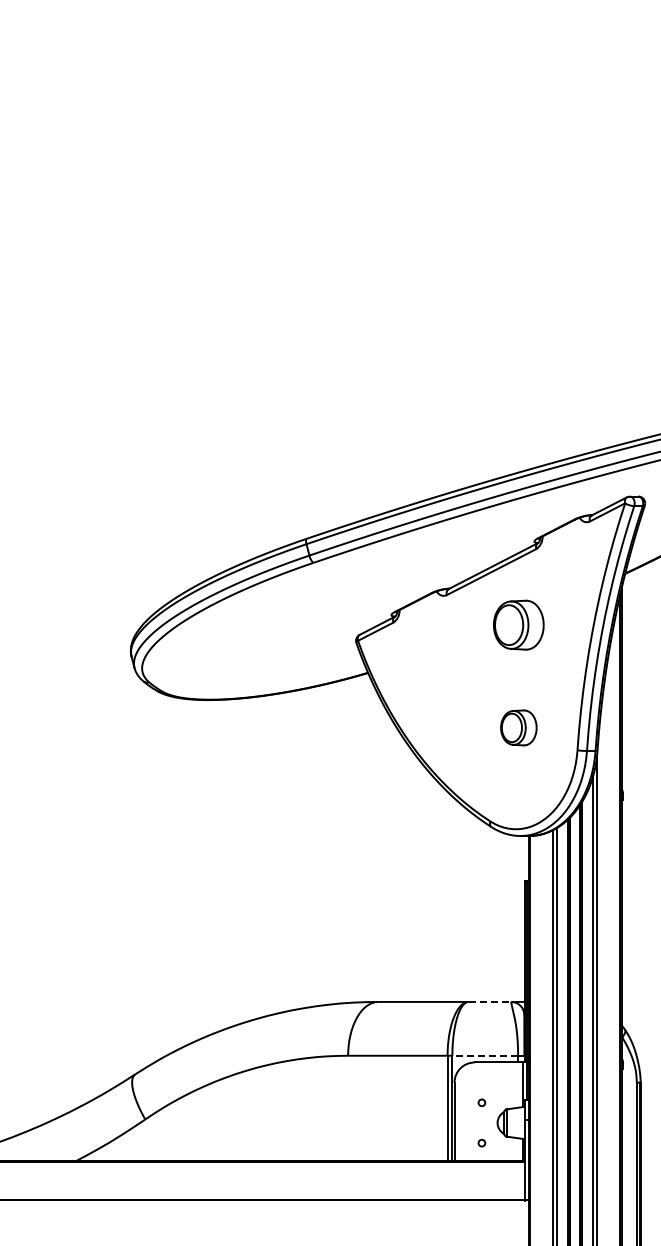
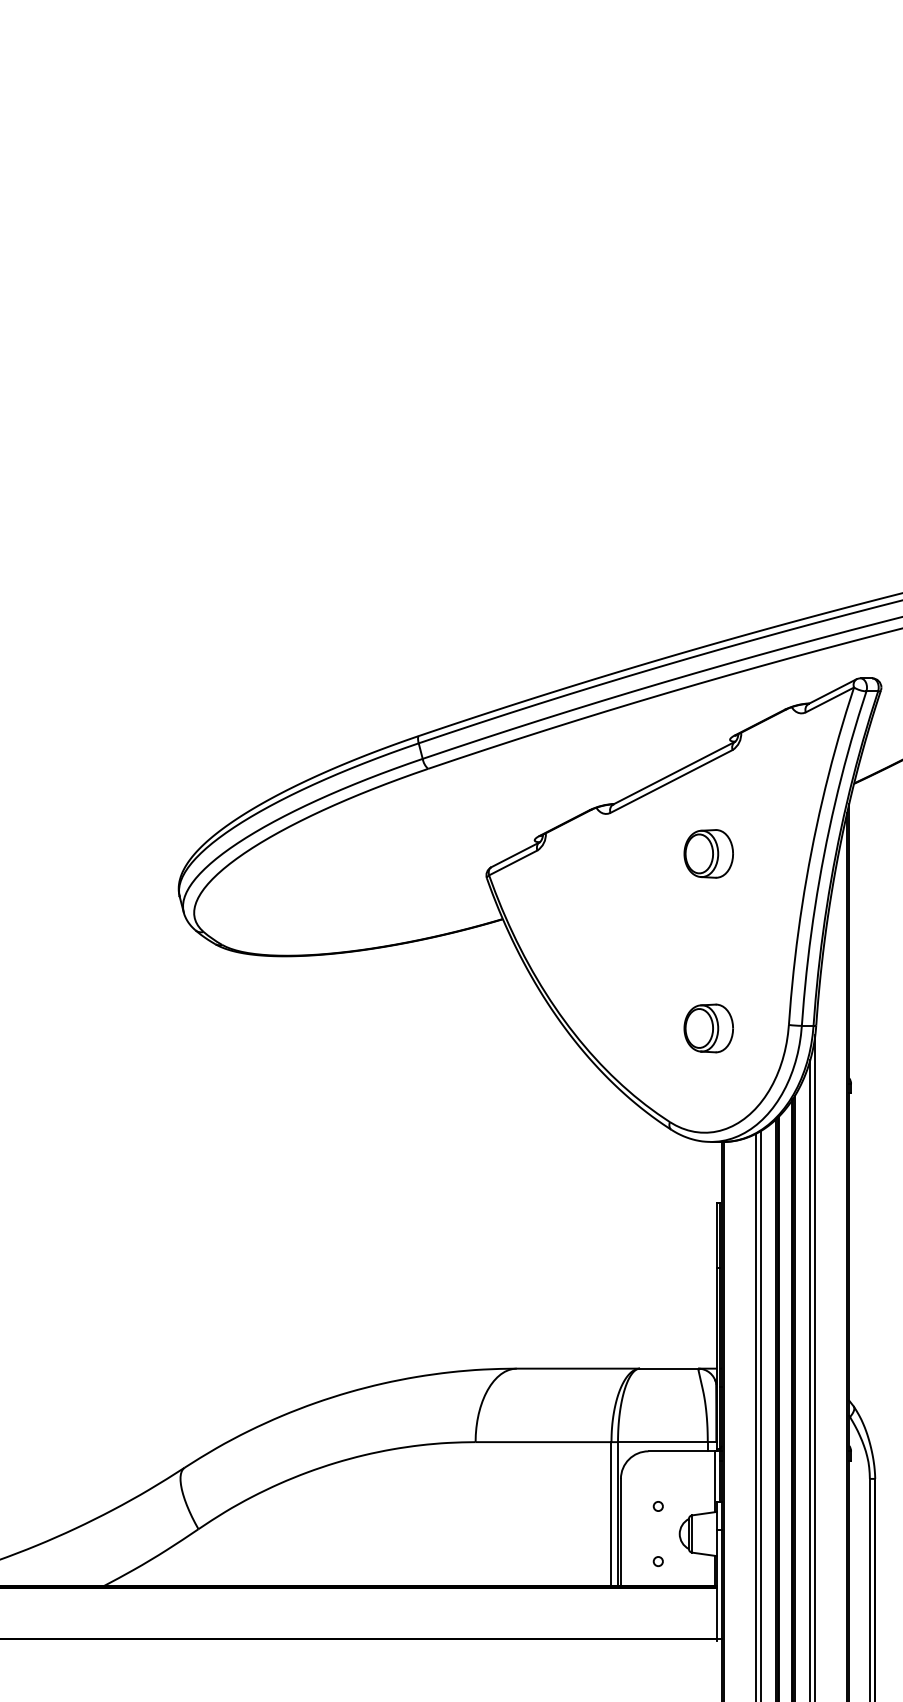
part: (518, 624) -> (708, 853), size x0.71
part: (518, 727) -> (708, 1027), moved
line: (490, 1001) -> (670, 1368), dashed -> solid
line: (485, 1055) -> (663, 1441), dashed -> solid

